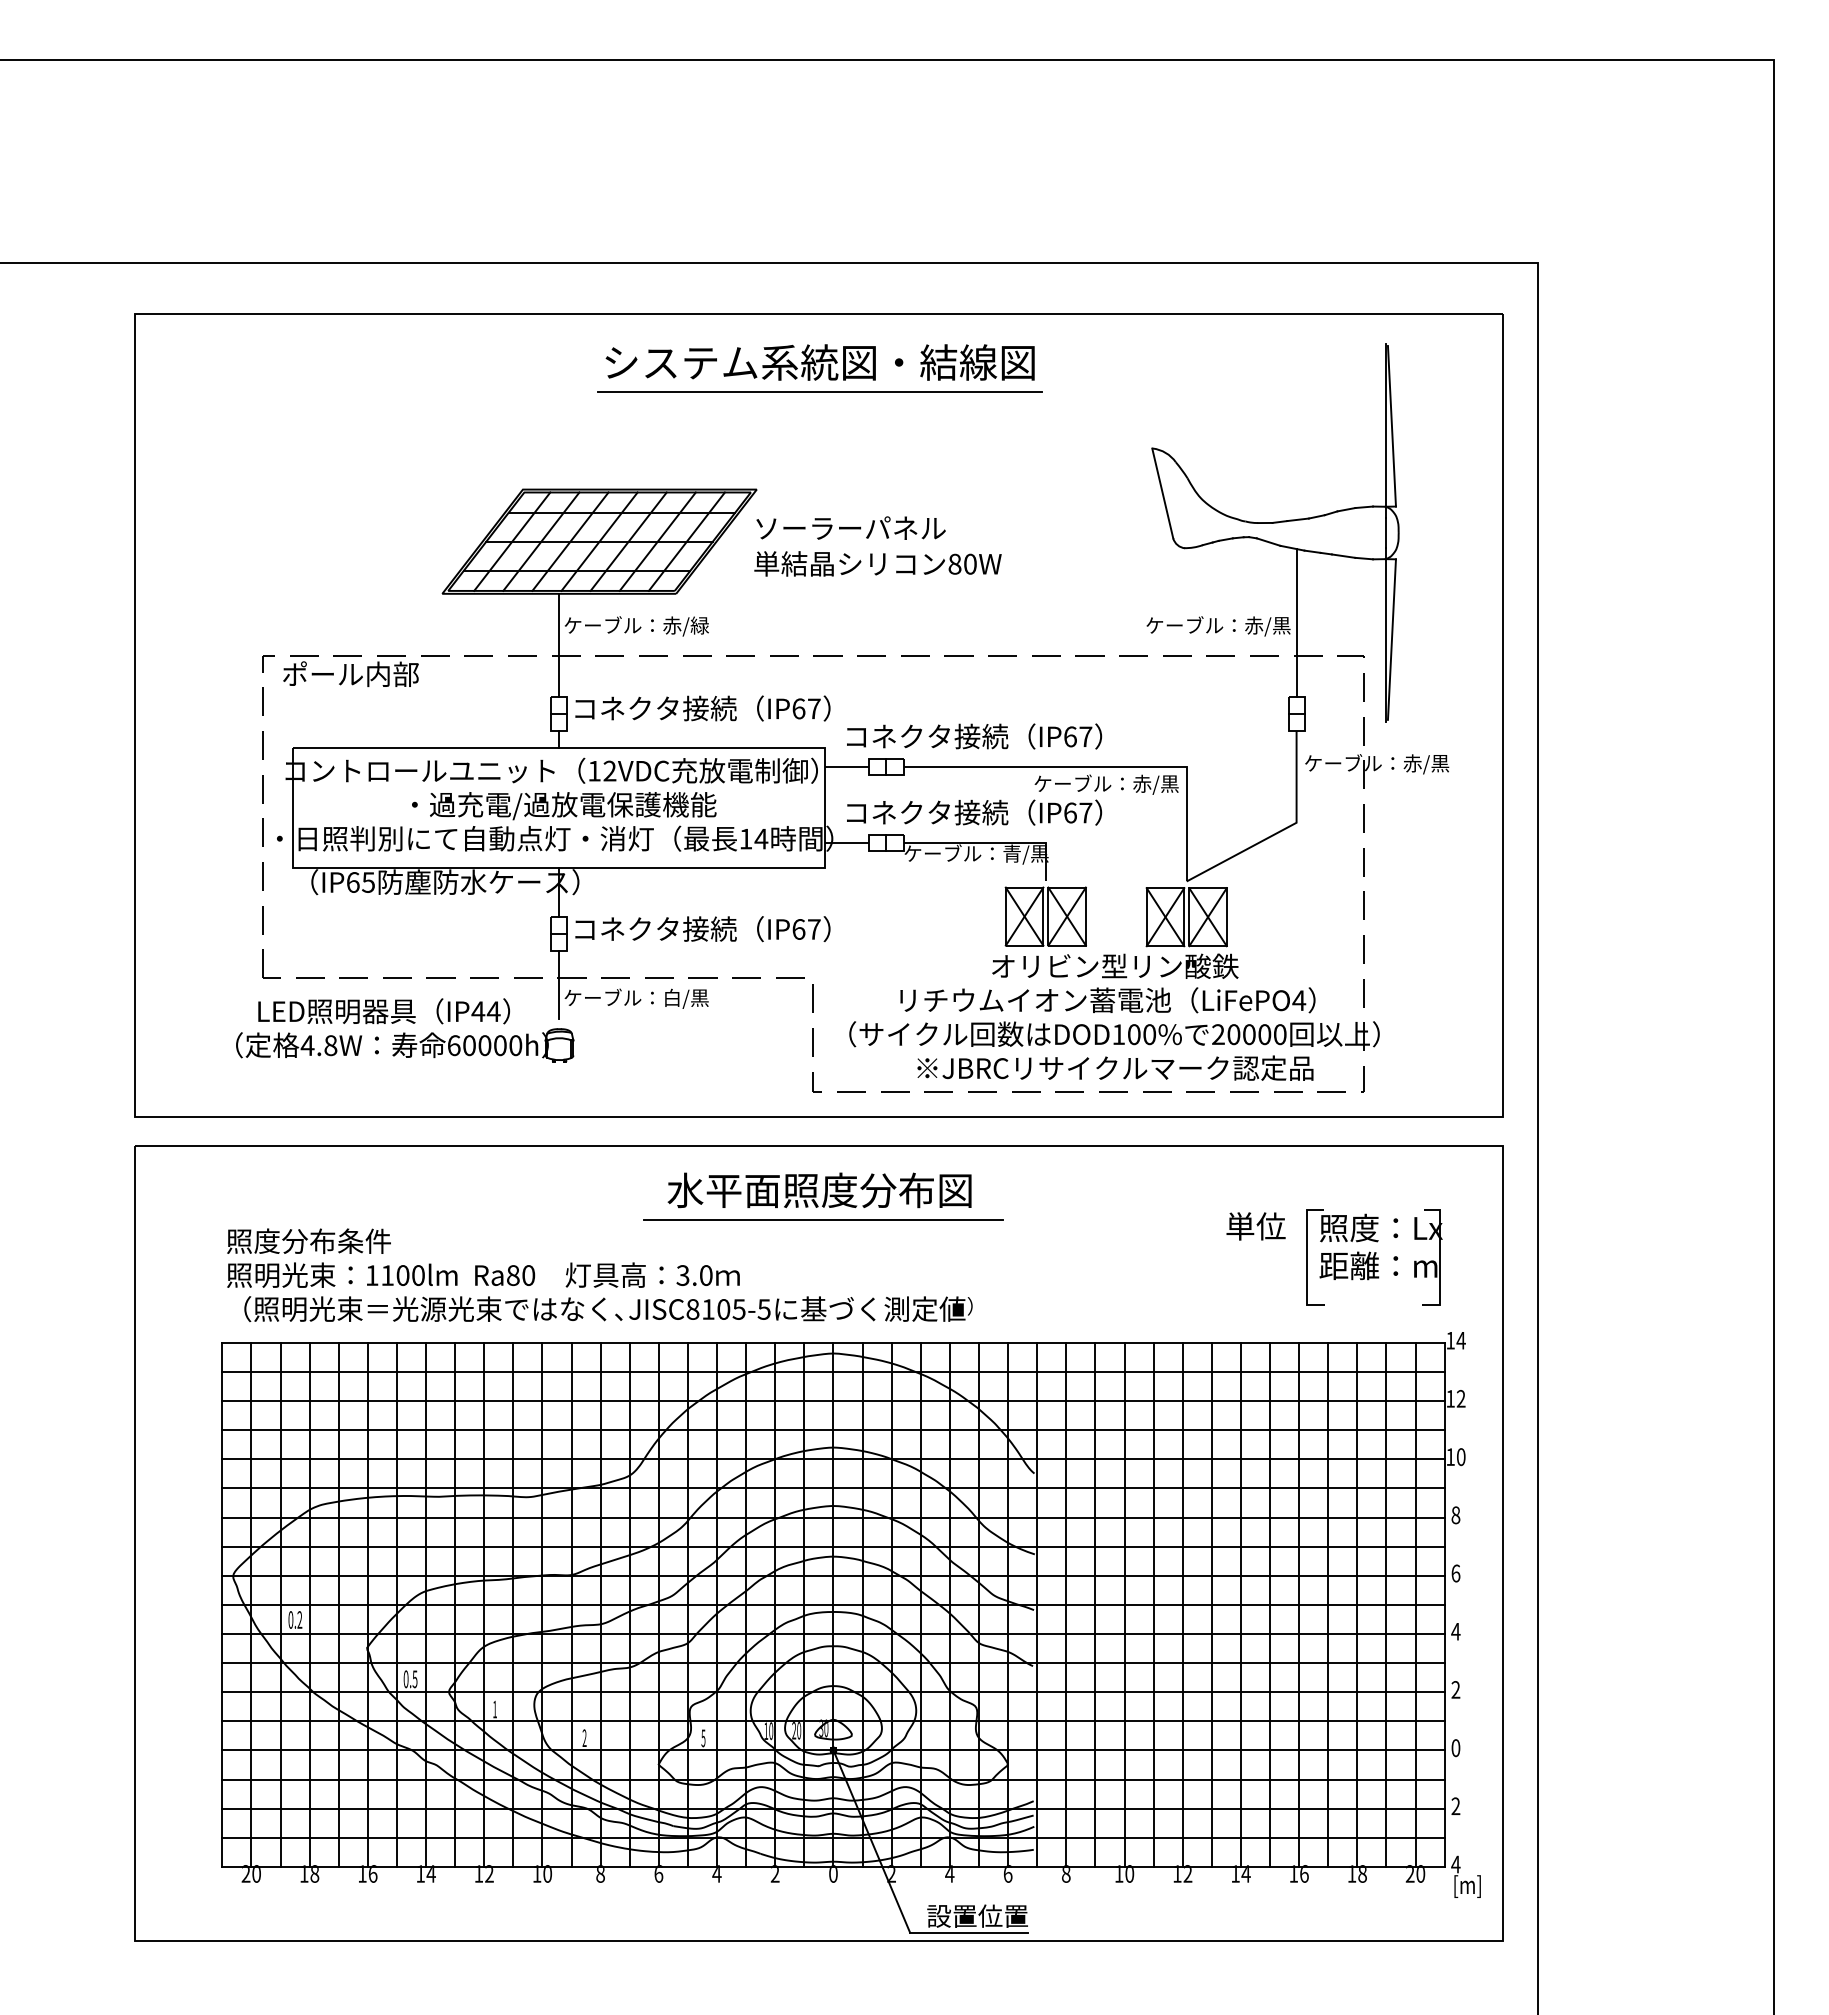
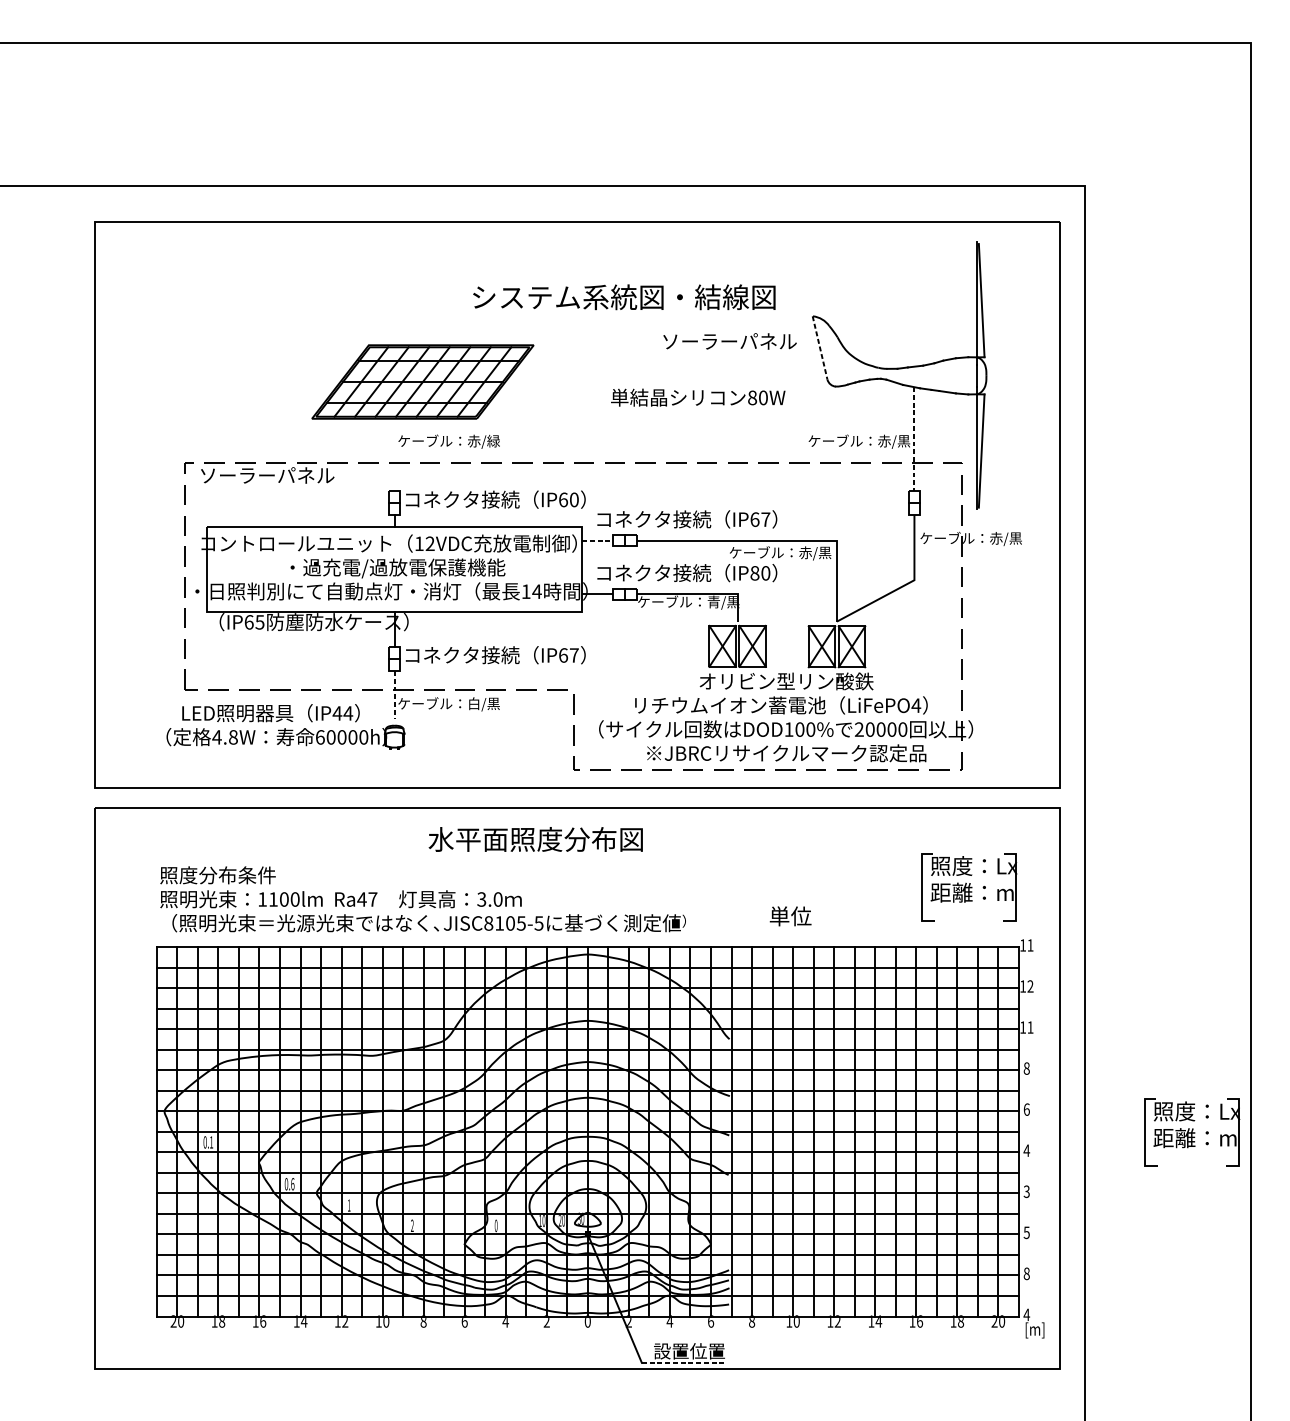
text: (819, 362) -> (623, 297), moved
line: (819, 392) -> (578, 276), removed
line: (1162, 493) -> (819, 348), solid -> dashed
text: (850, 527) -> (729, 340), moved
text: (877, 563) -> (697, 397), moved
line: (1296, 622) -> (914, 438), solid -> dashed
line: (559, 644) -> (394, 454), removed
text: (378, 674) -> (267, 475), ポール内部 -> ソーラーパネル
text: (814, 708) -> (574, 499), IP67 -> IP60
line: (847, 766) -> (597, 540), solid -> dashed
text: (1078, 812) -> (760, 572), IP67 -> IP80
line: (559, 985) -> (394, 694), solid -> dashed
text: (819, 1190) -> (535, 839), moved
line: (822, 1219) -> (580, 860), removed
text: (1255, 1226) -> (790, 916), moved
text: (520, 1275) -> (367, 899), Ra80 -> Ra47
text: (1460, 1340) -> (1030, 945), 14 -> 11
text: (1461, 1457) -> (1030, 1027), 10 -> 11
part: (1690, 1605) -> (1192, 1132), added
text: (299, 1619) -> (211, 1142), 0.2 -> 0.1
text: (414, 1679) -> (292, 1184), 0.5 -> 0.6
text: (1455, 1689) -> (1026, 1191), 2 -> 3
text: (703, 1738) -> (496, 1226), 5 -> 0
text: (1455, 1747) -> (1026, 1232), 0 -> 5
text: (1455, 1806) -> (1026, 1273), 2 -> 8
line: (969, 1932) -> (683, 1362), solid -> dashed

